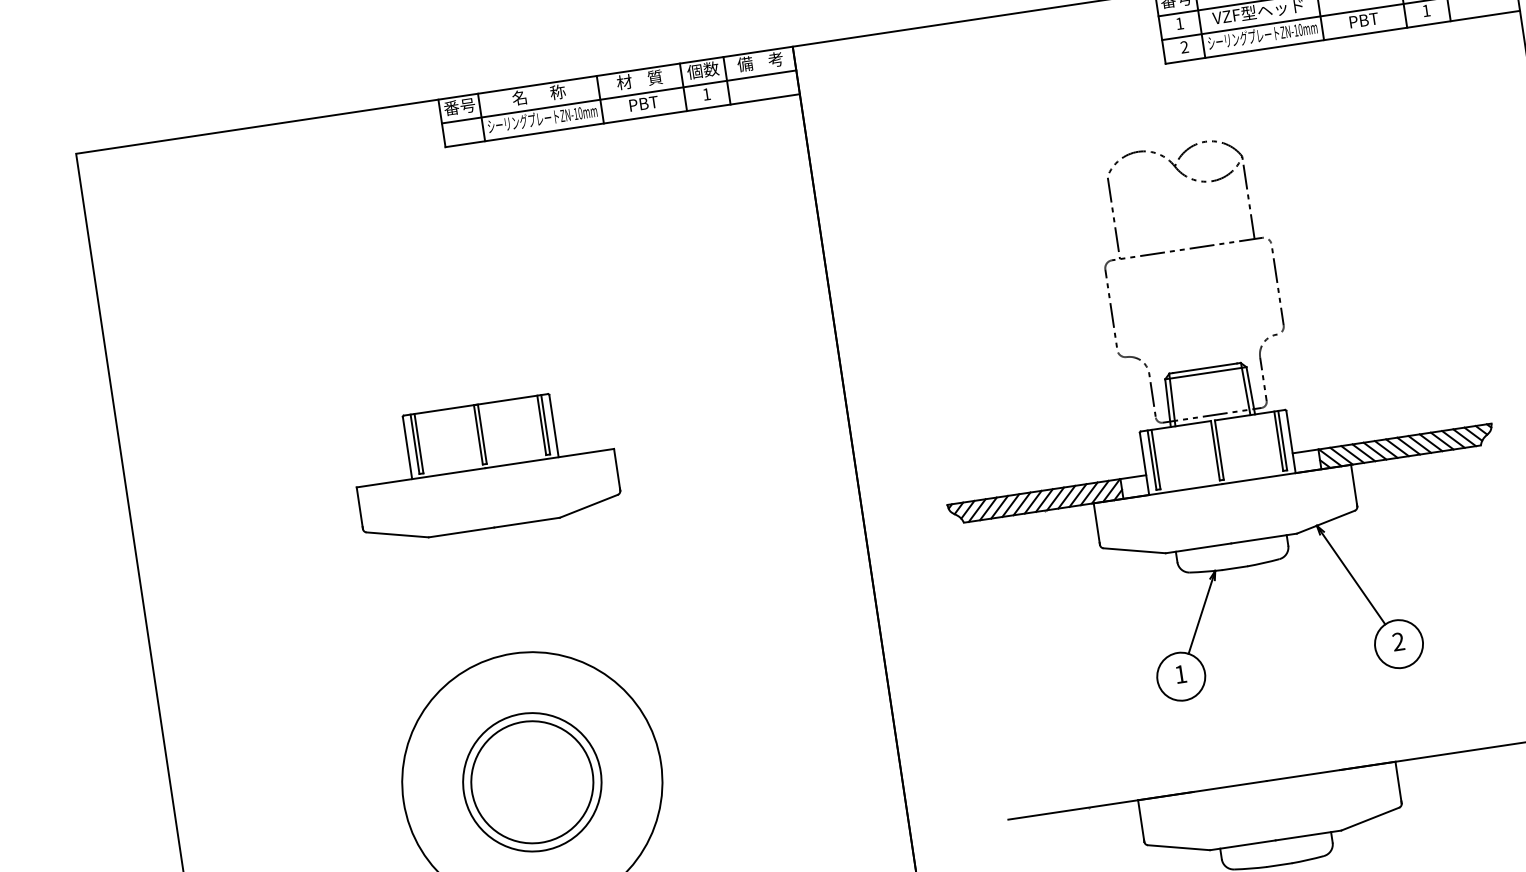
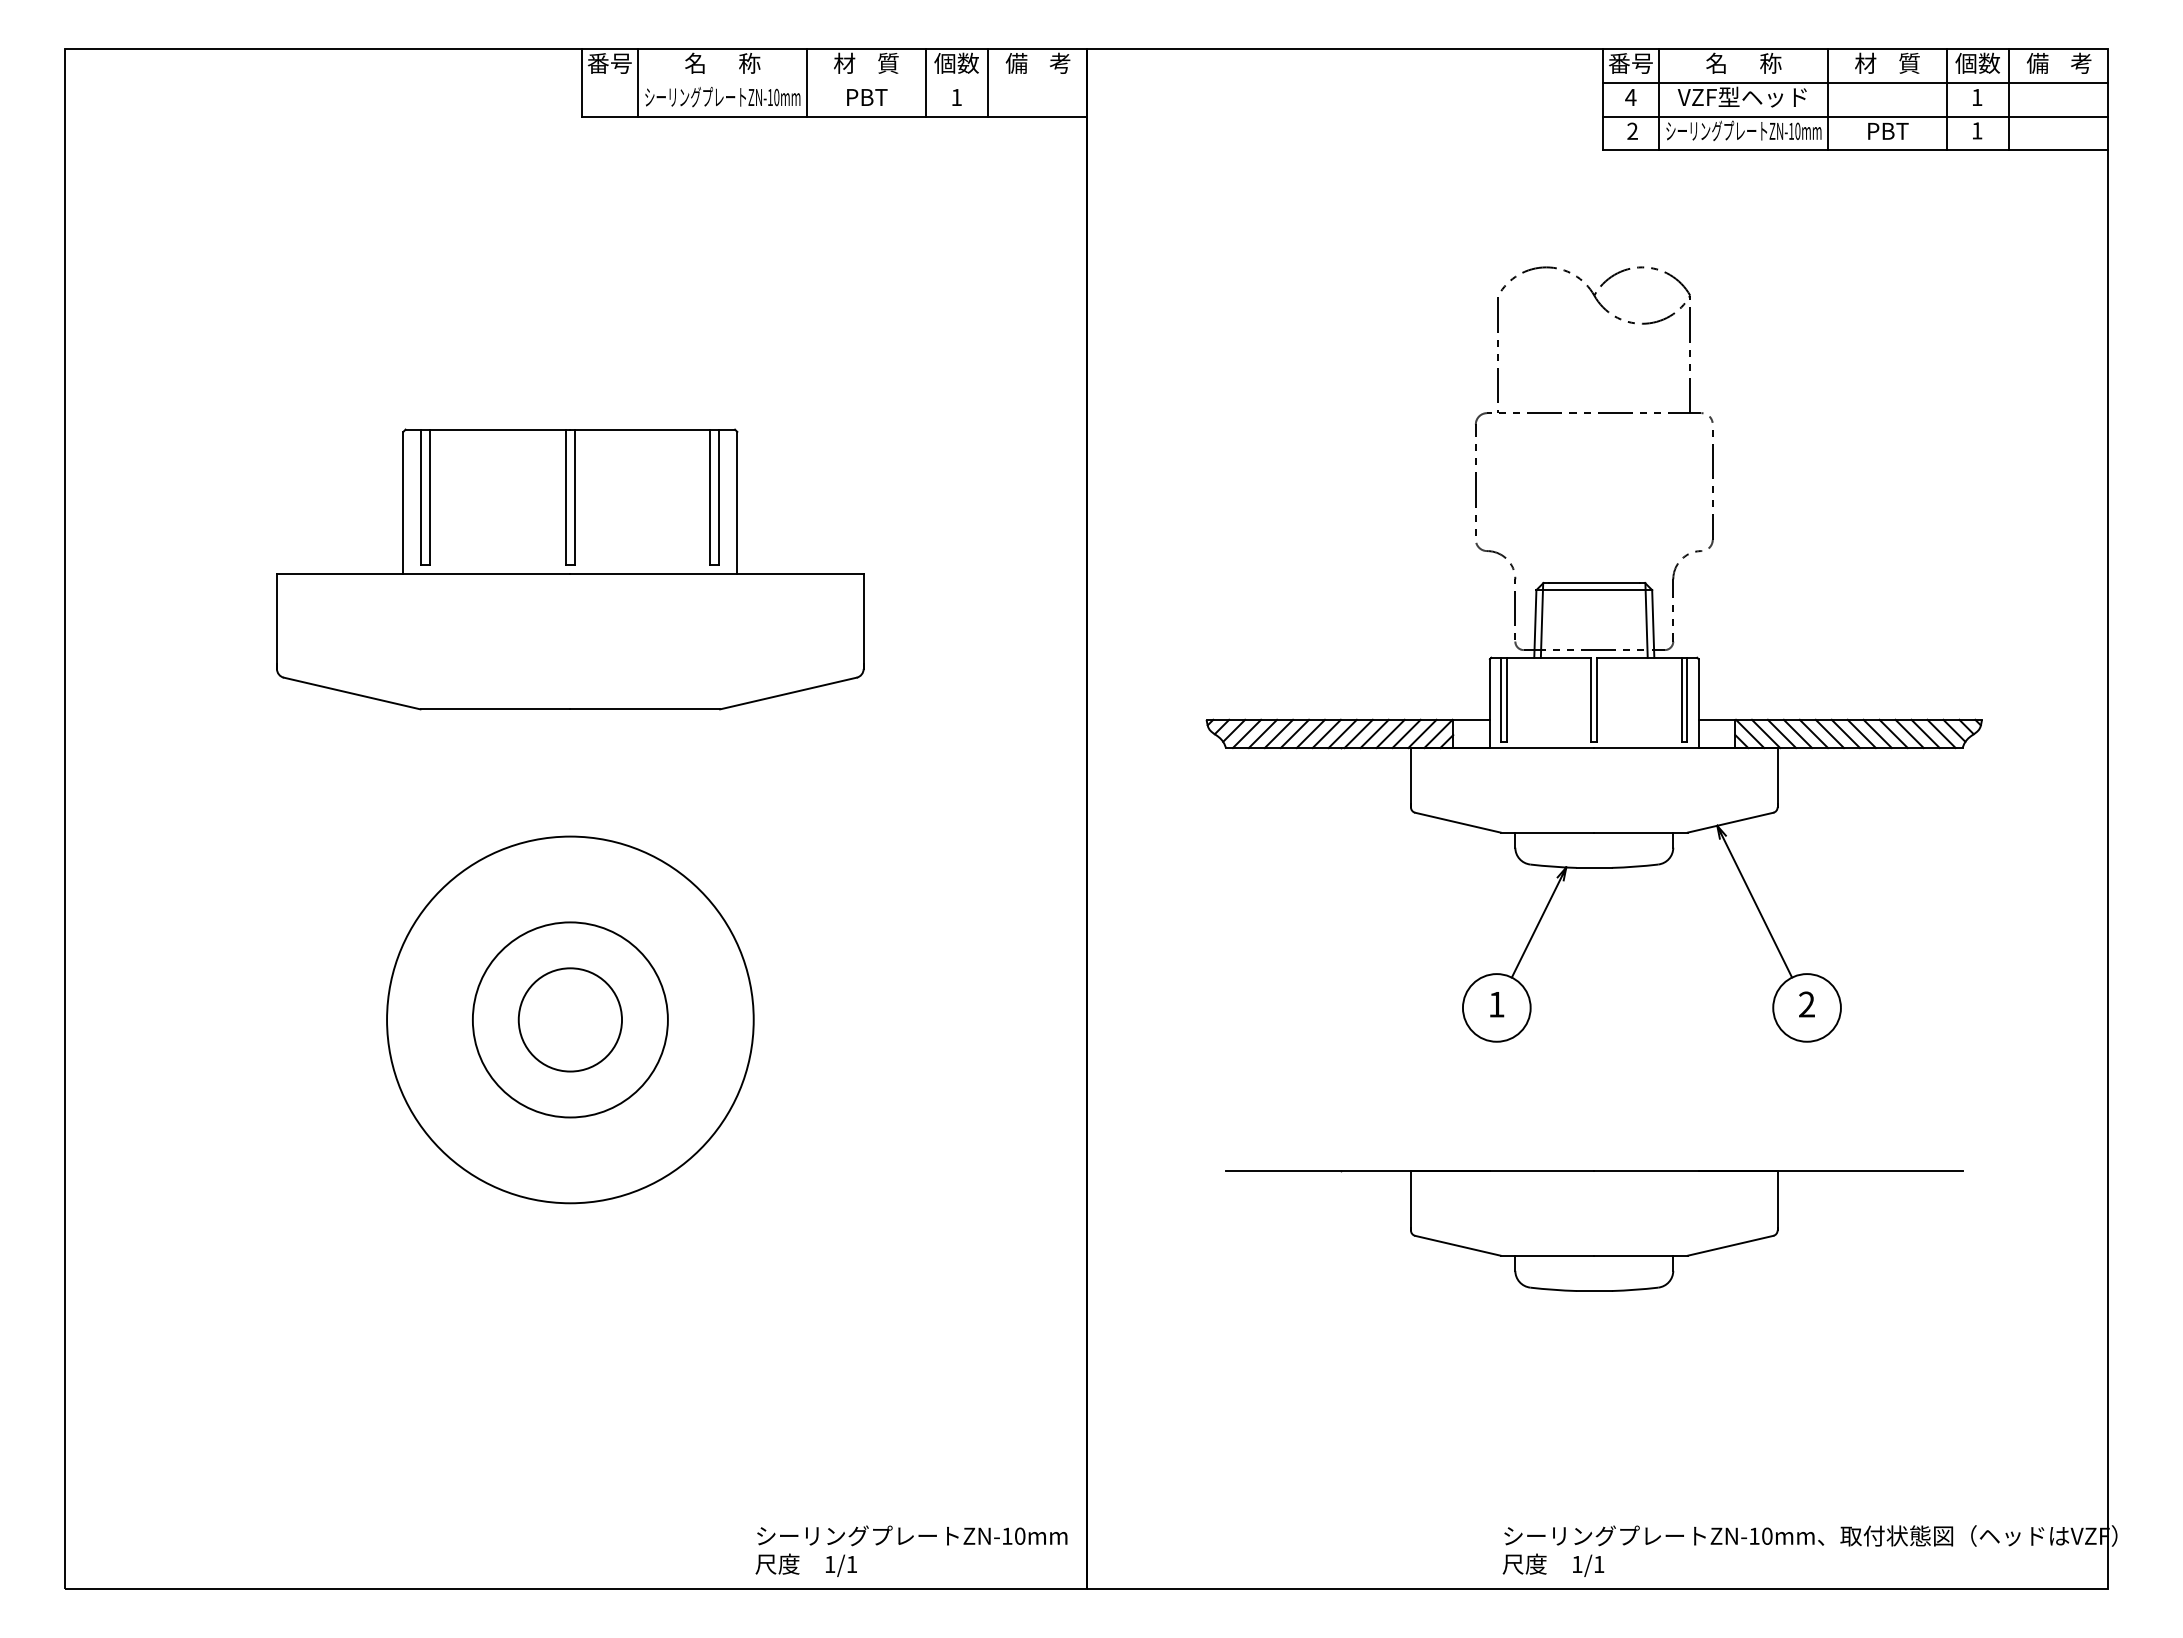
text: (1179, 23) -> (1630, 97), 1 -> 4
line: (618, 96) -> (833, 82), removed
part: (485, 466) -> (570, 569), size x1.6
circle: (532, 781) -> (570, 1019), size x0.6

